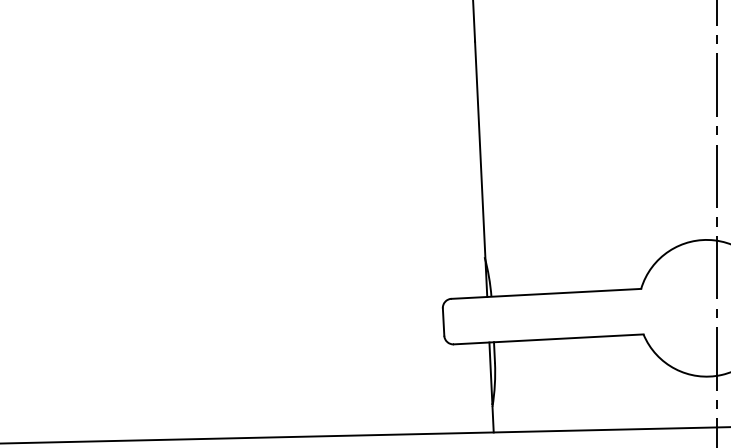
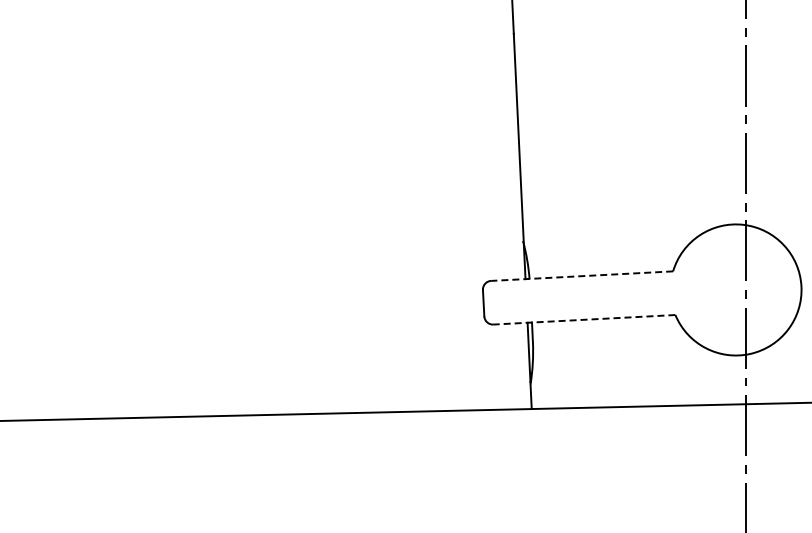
line: (545, 294) -> (581, 276), solid -> dashed
line: (547, 339) -> (583, 319), solid -> dashed

